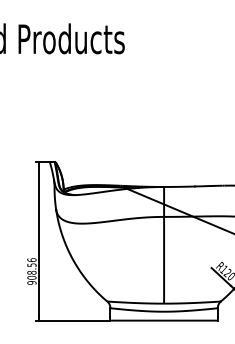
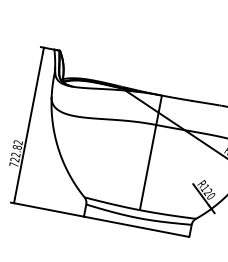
text: (31, 271) -> (15, 153), 908.56 -> 722.82

